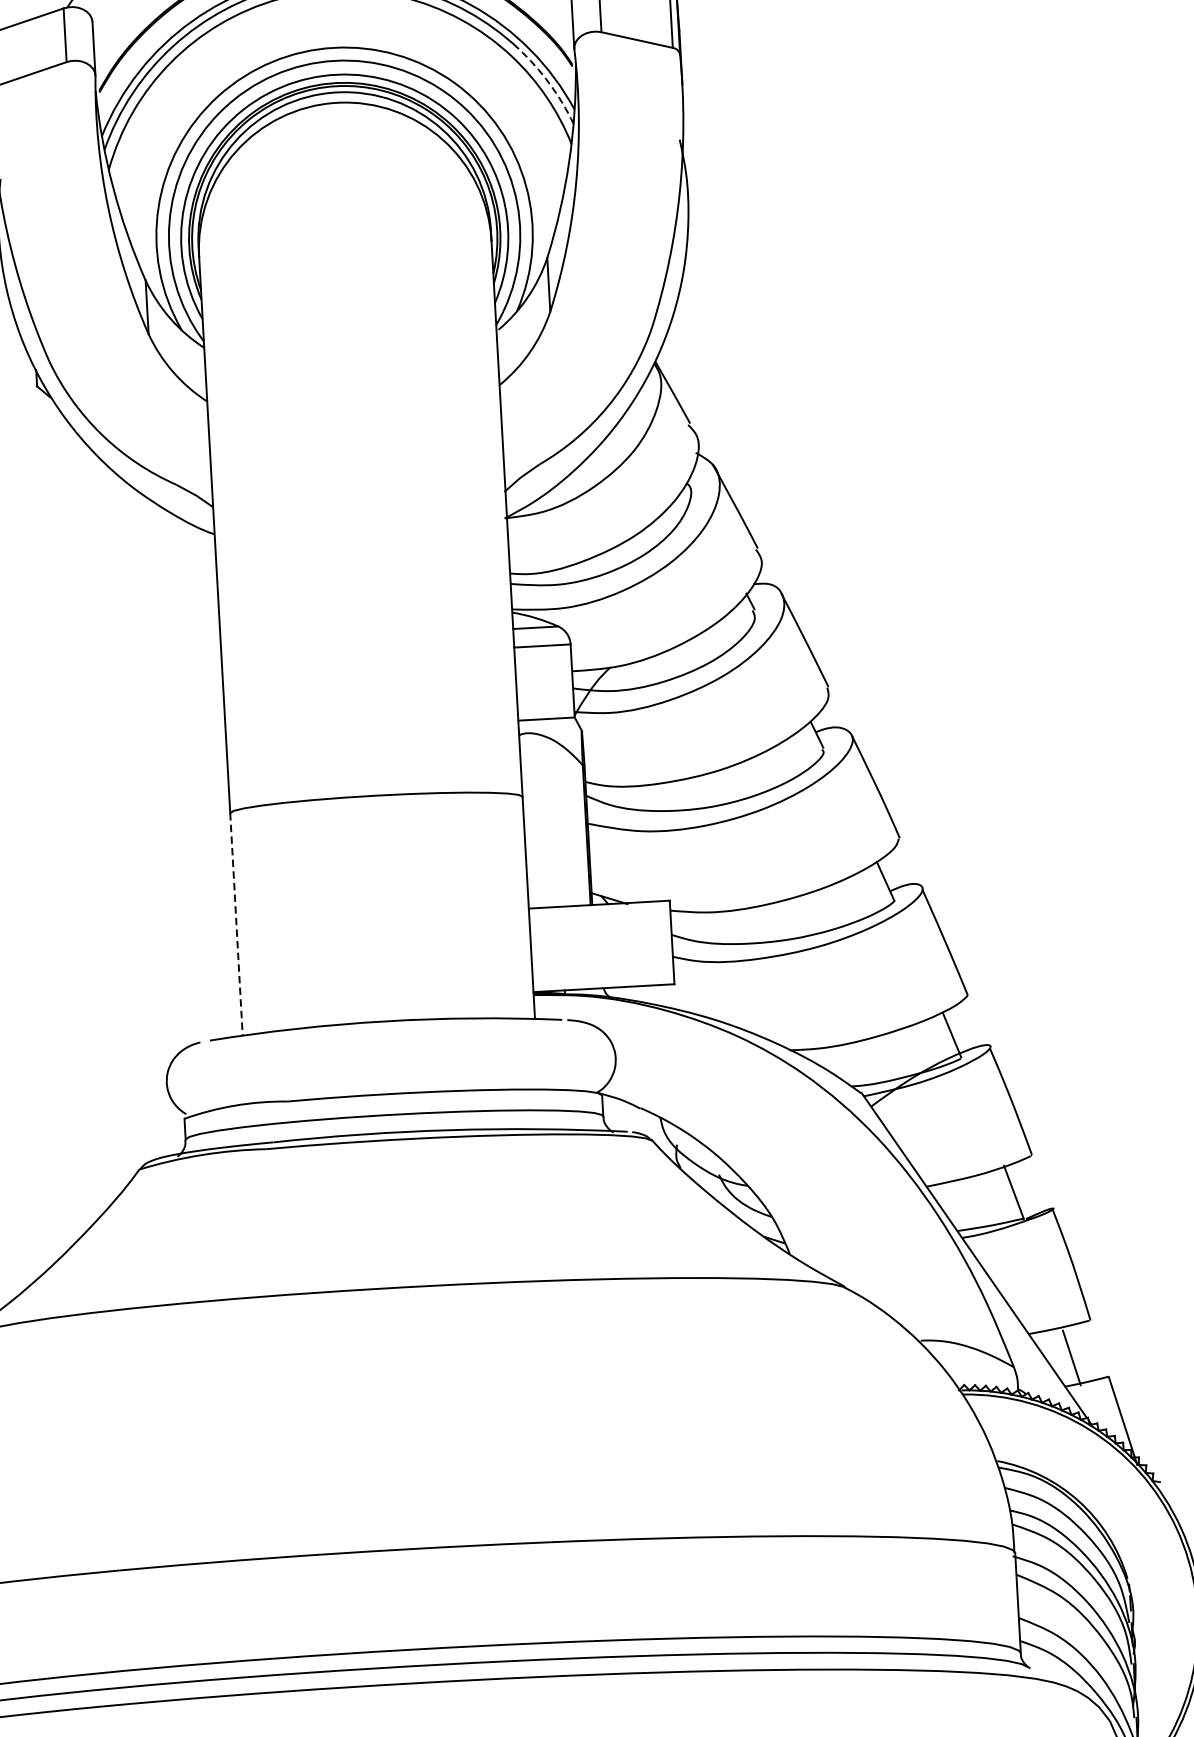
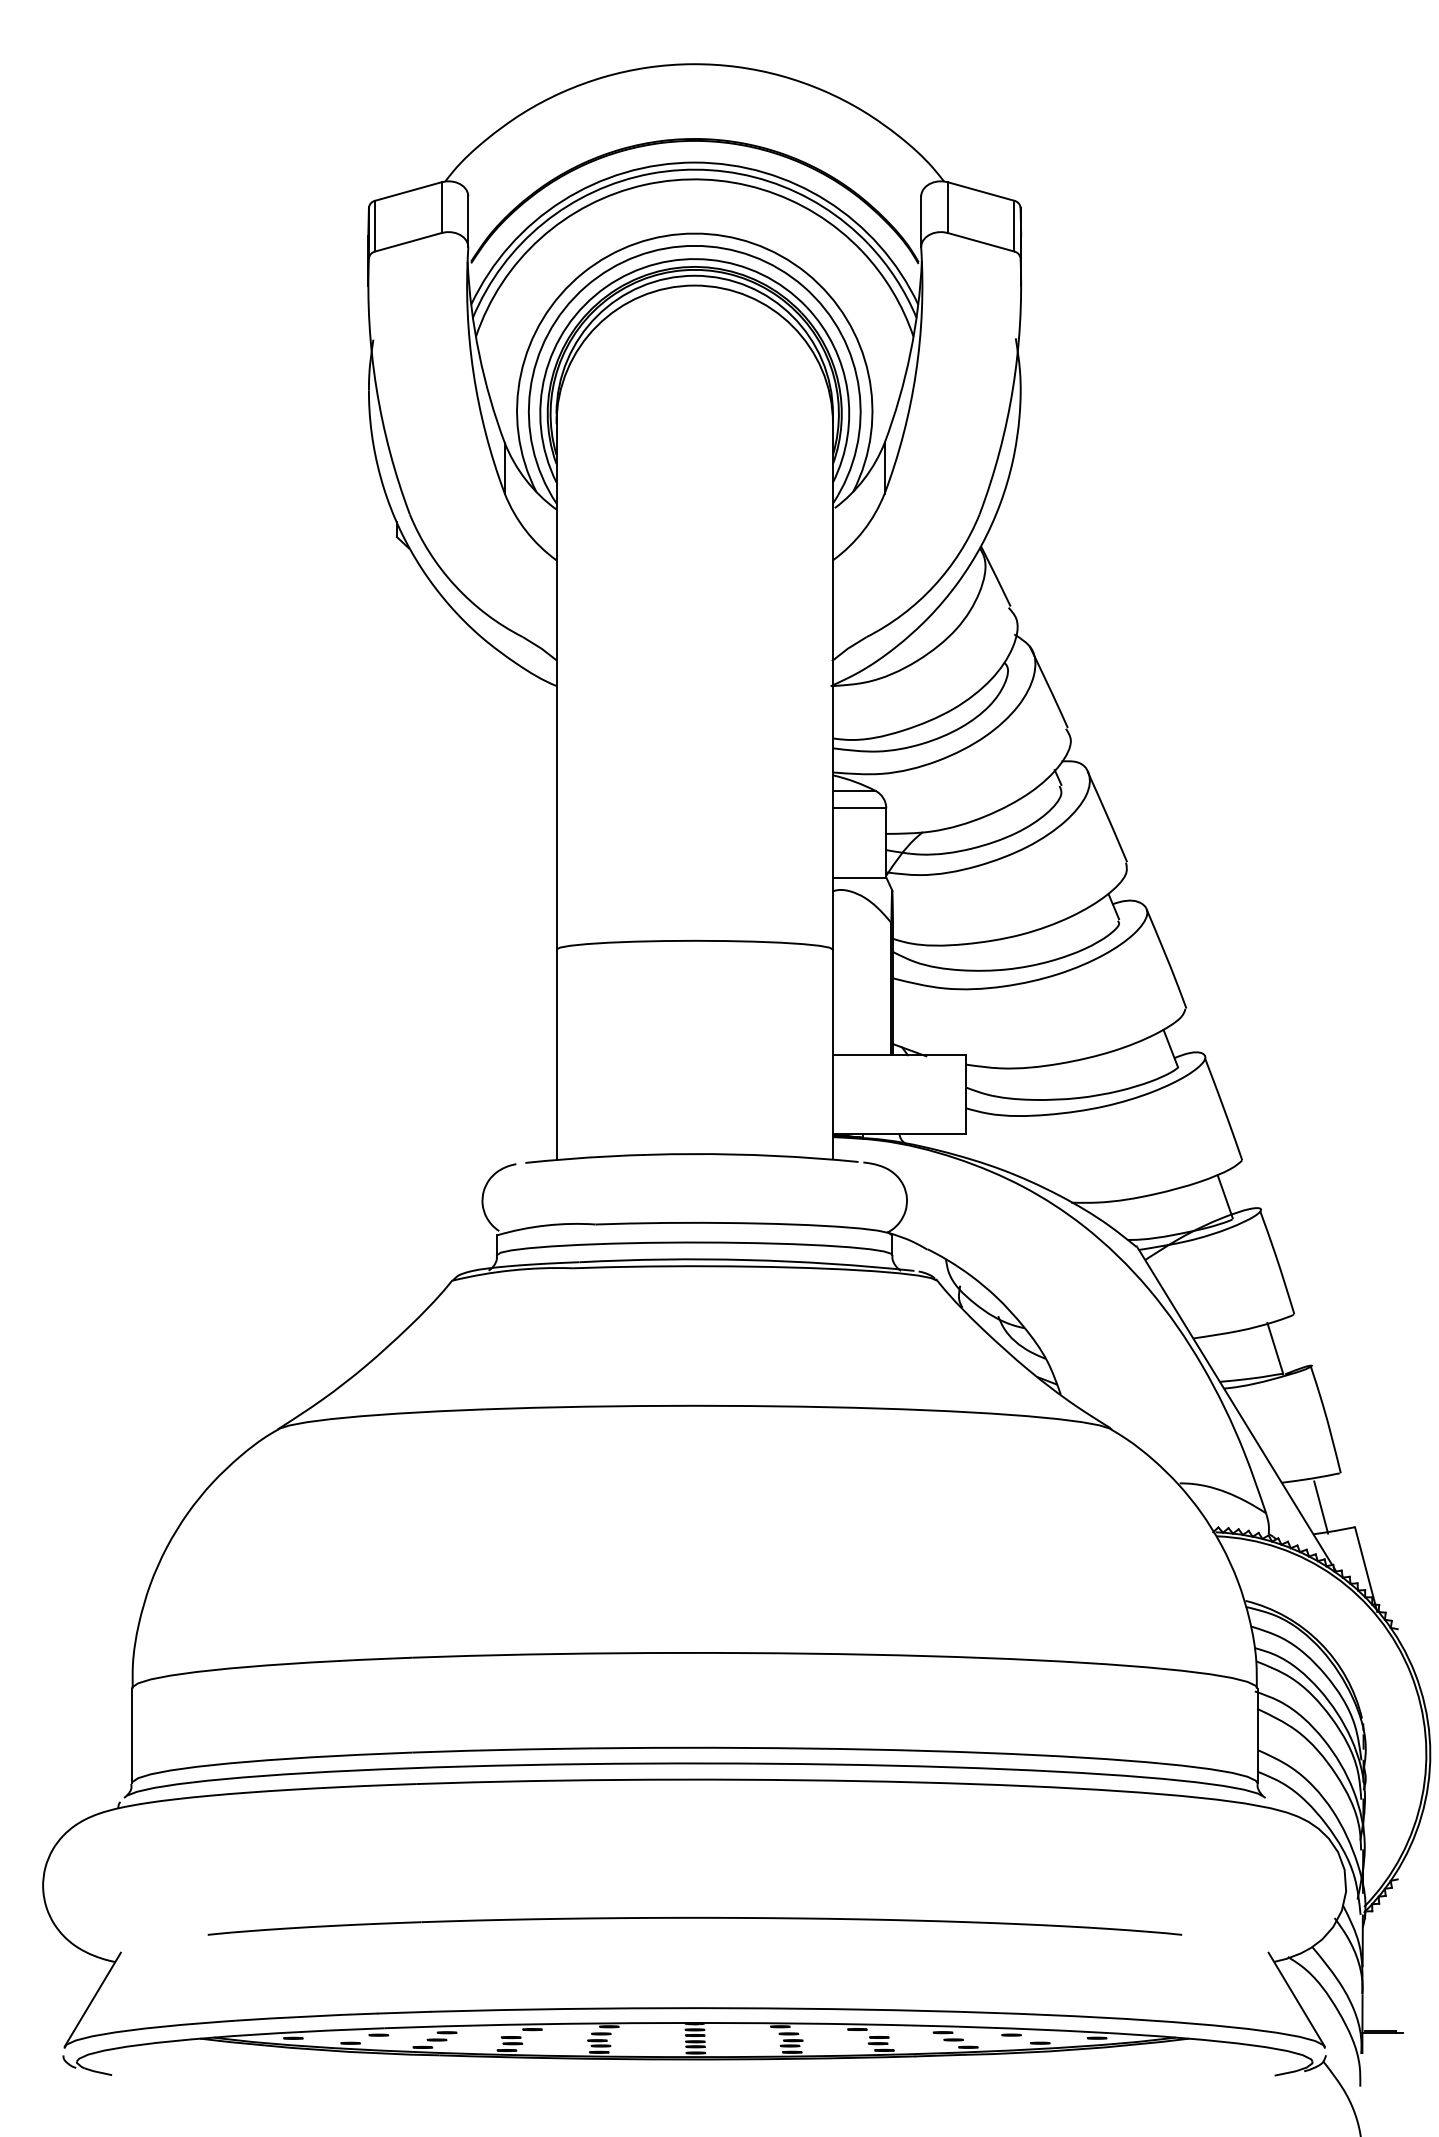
arc: (550, 83) -> (896, 278), dashed -> solid
line: (236, 924) -> (556, 1054), dashed -> solid

